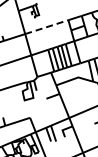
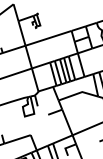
line: (46, 27) -> (48, 38), dashed -> solid

